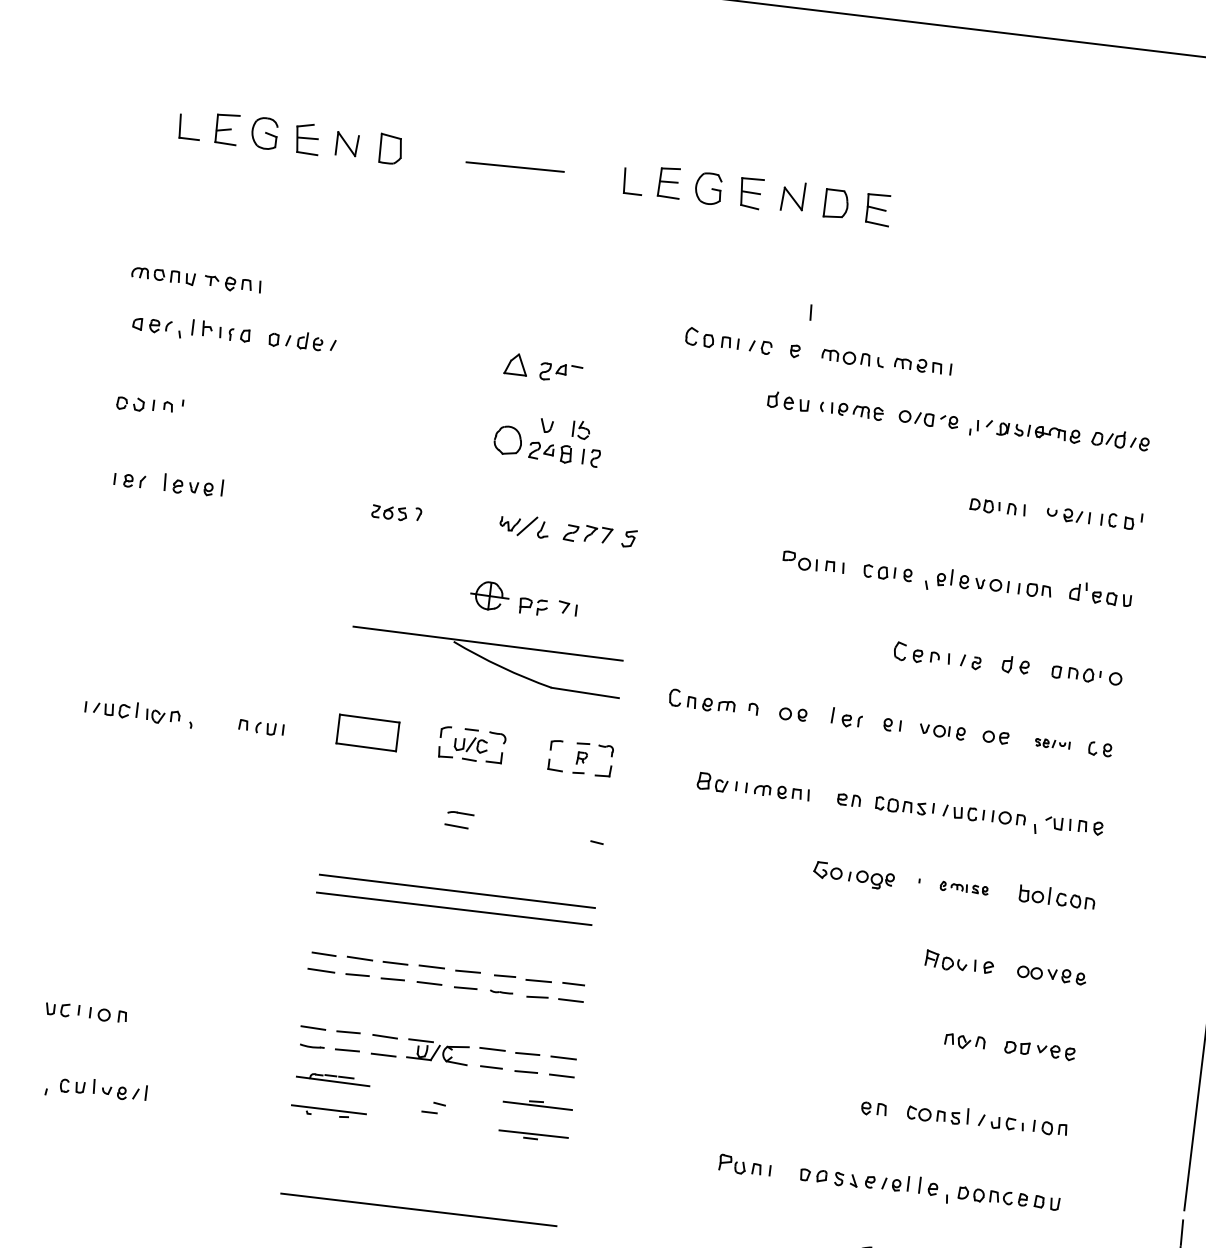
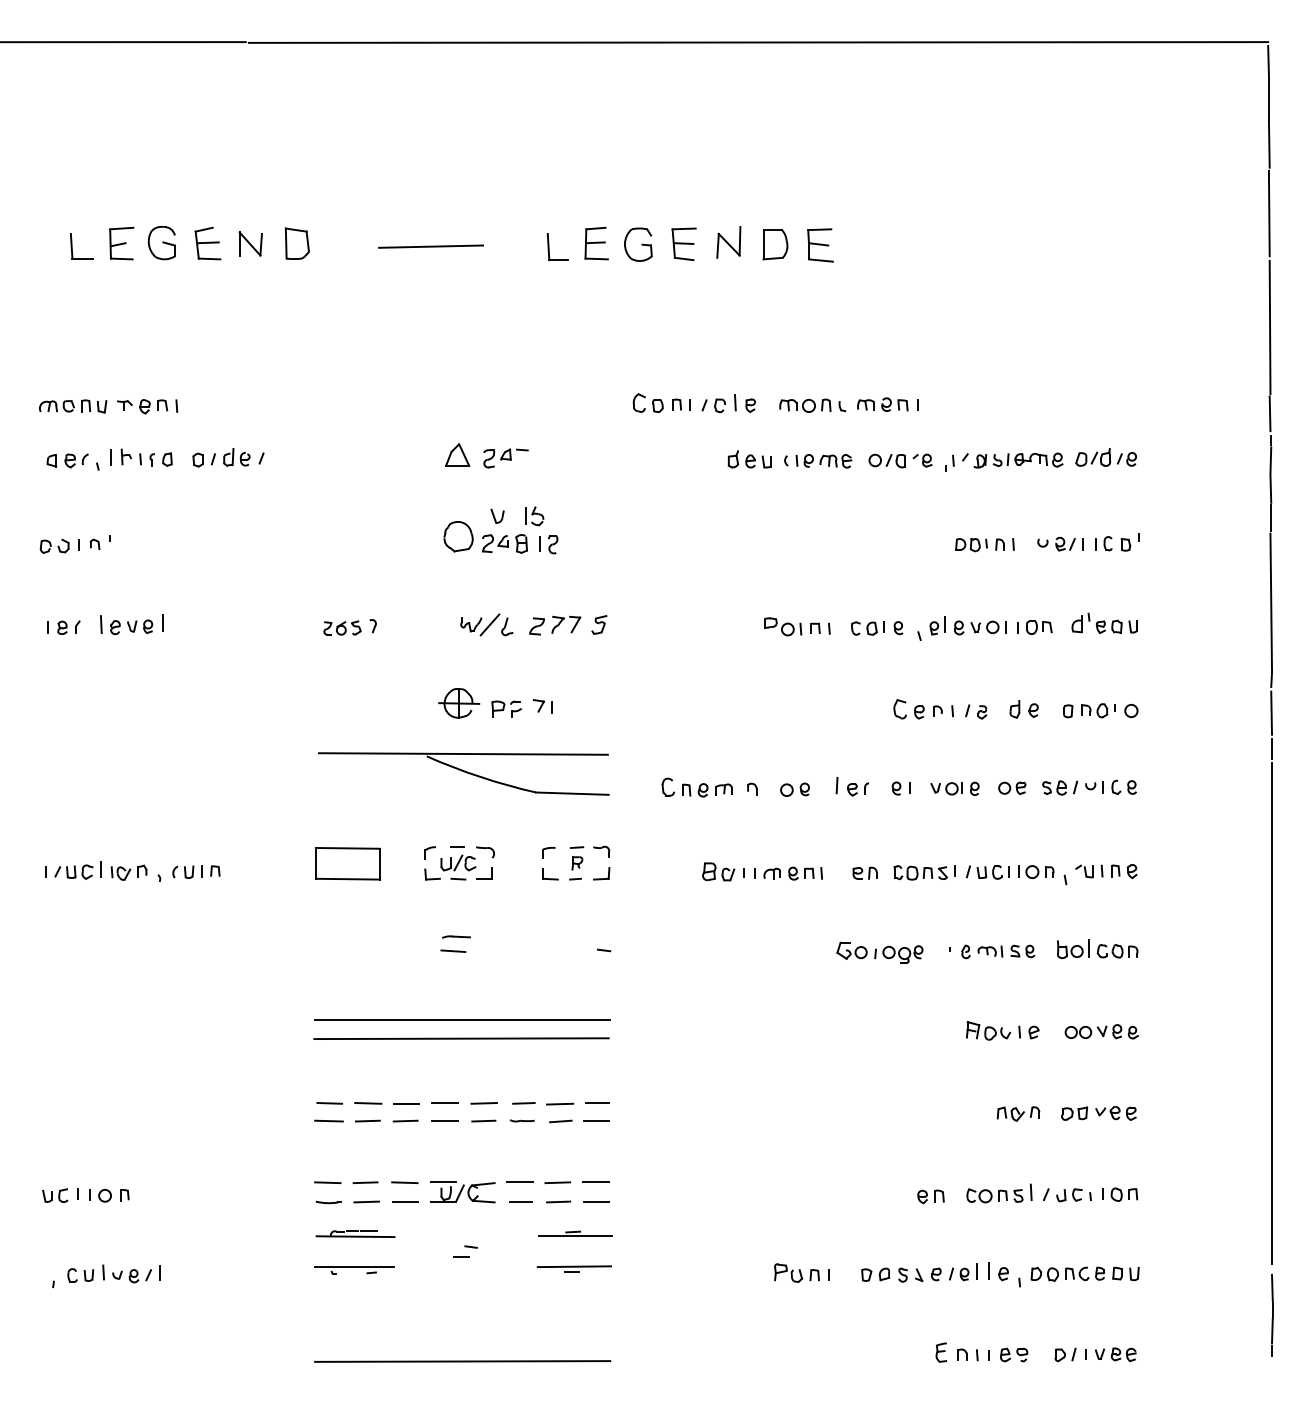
line: (811, 312) -> (735, 402), moved
part: (269, 728) -> (187, 871), moved
part: (1052, 743) -> (1072, 787), size x1.67
part: (964, 888) -> (998, 951), size x1.43

